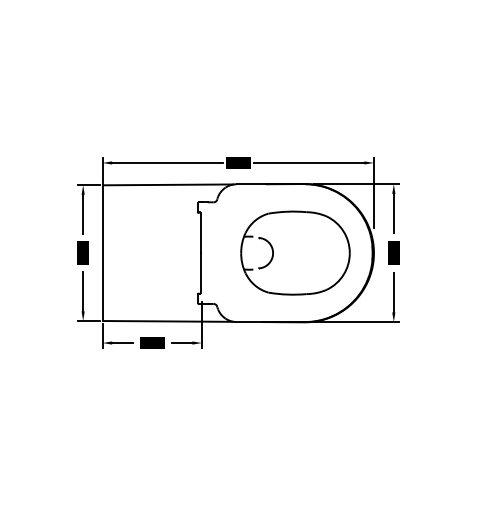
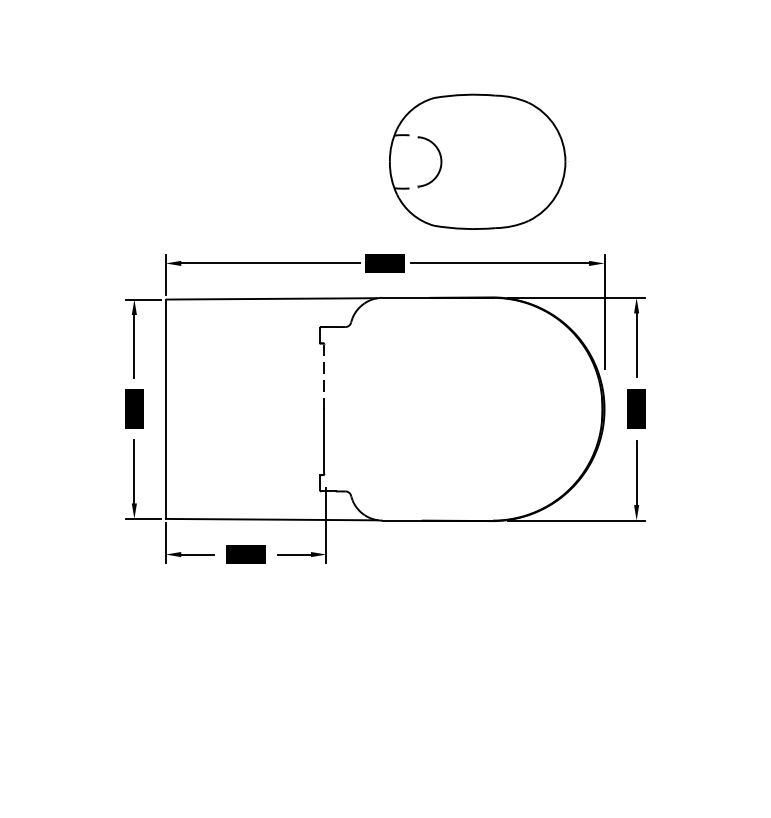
line: (200, 233) -> (324, 377), solid -> dashed
part: (295, 252) -> (477, 160), moved

